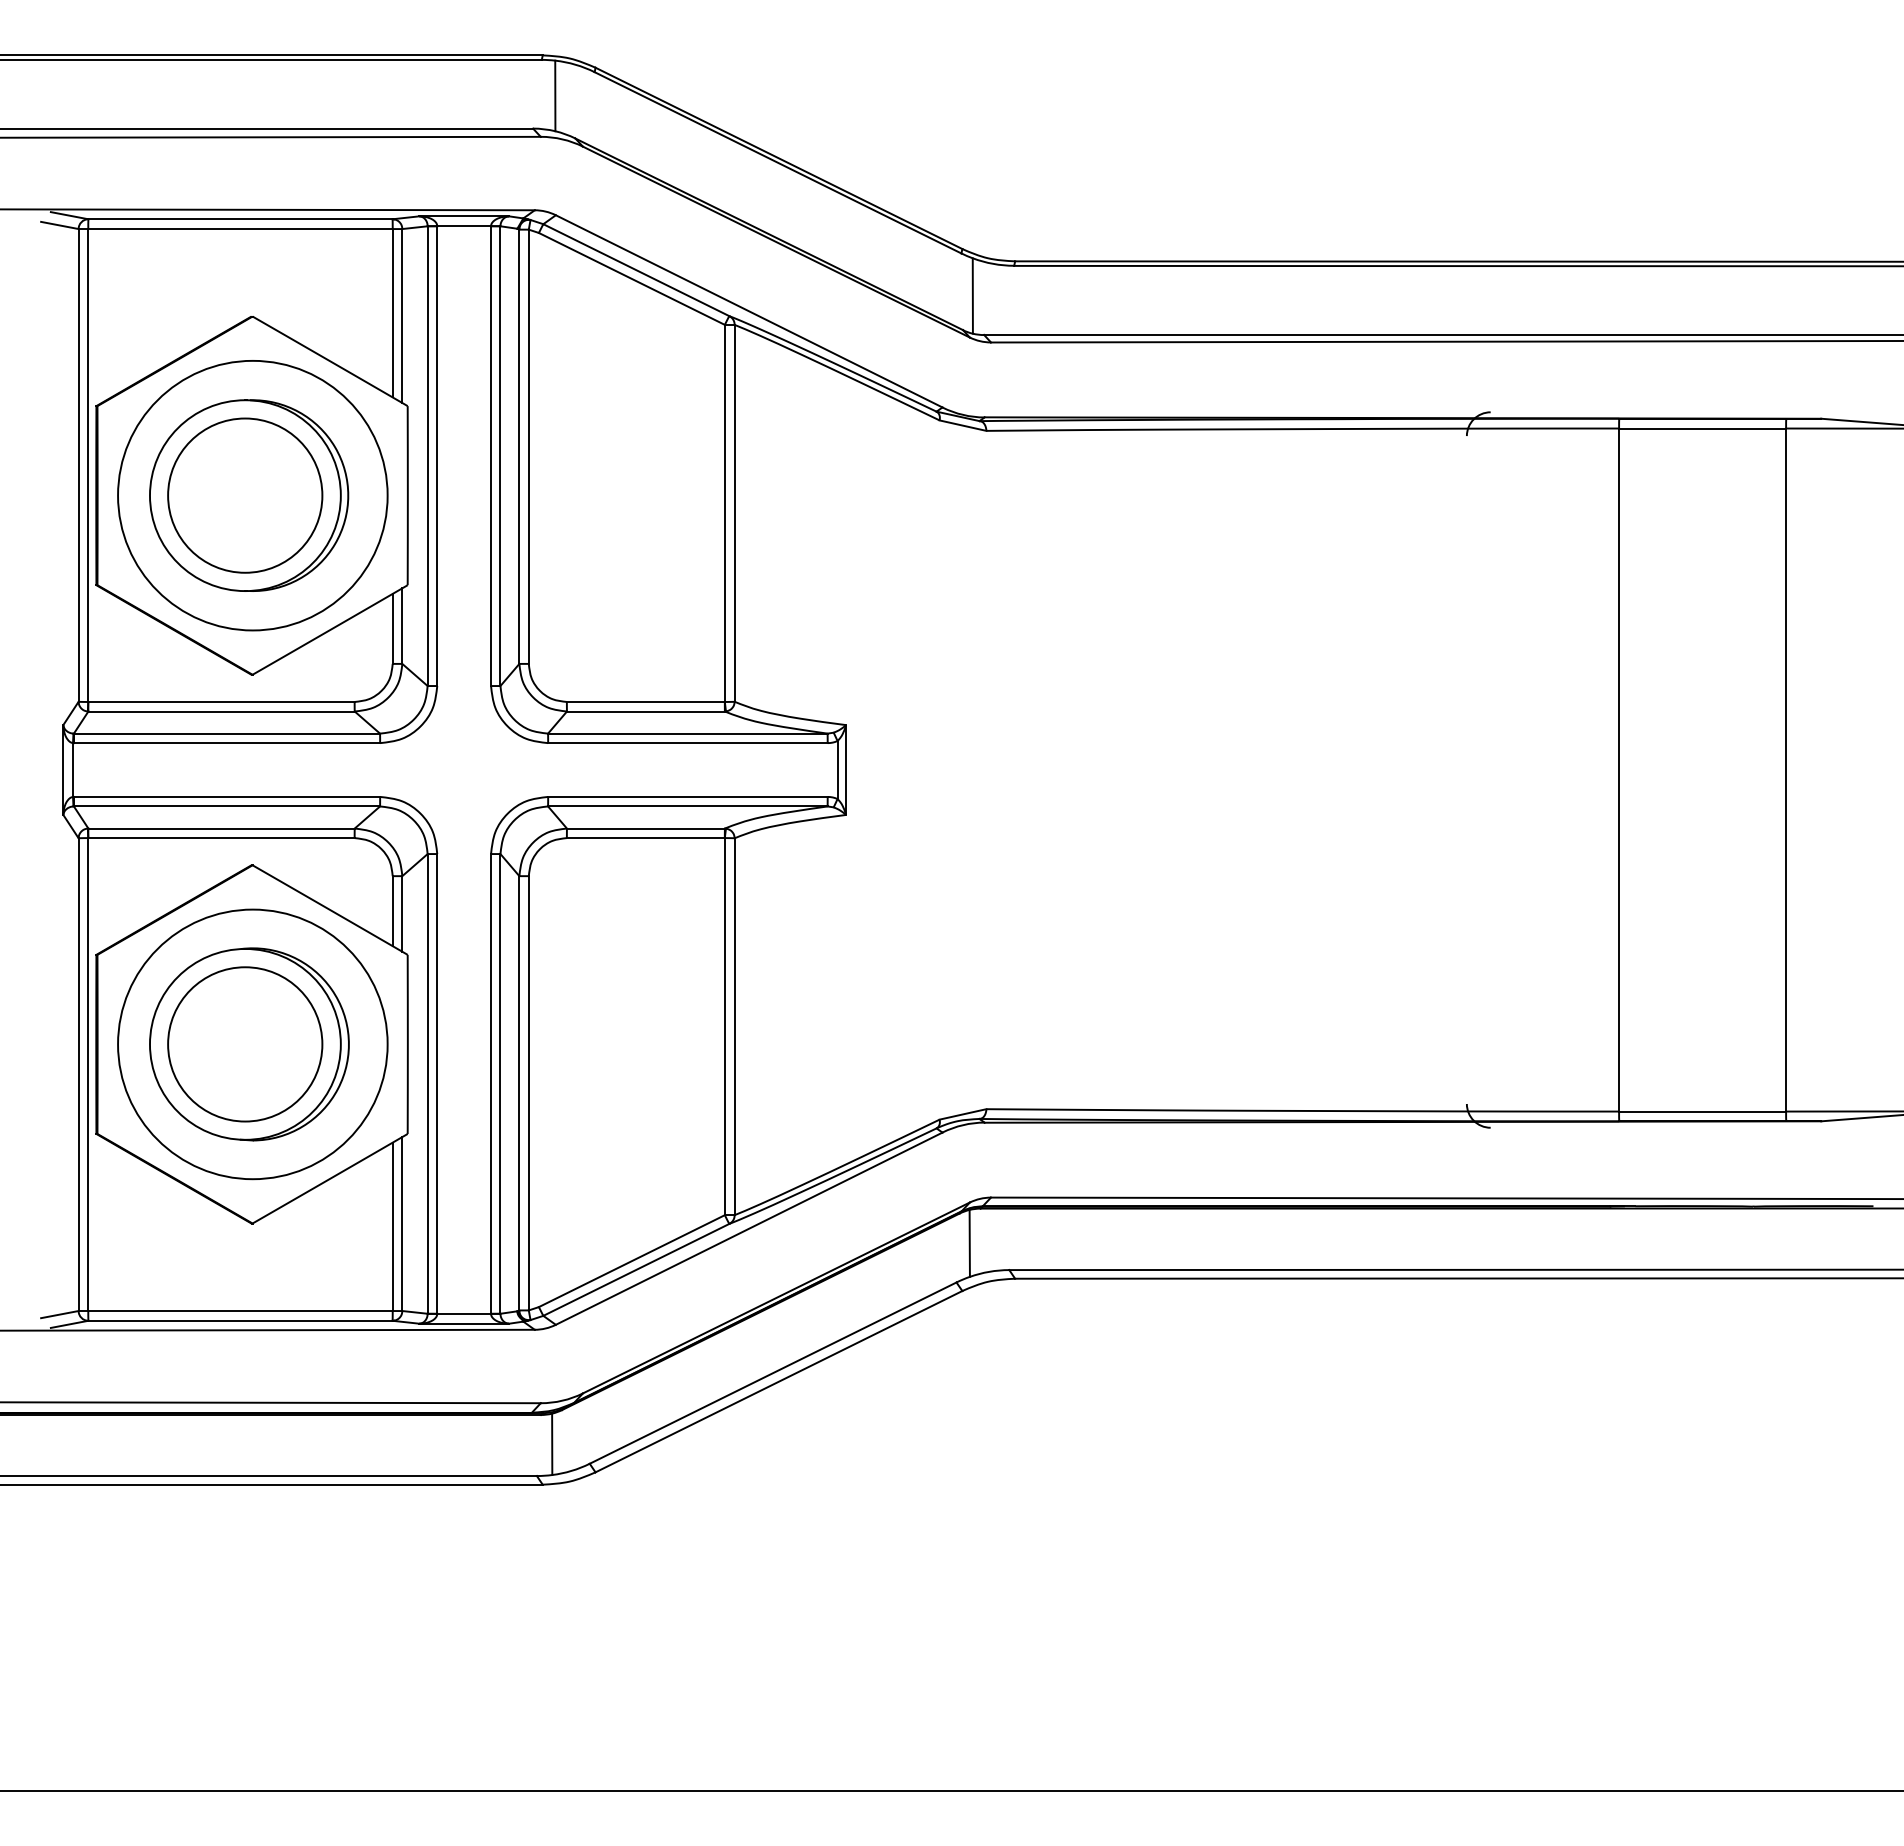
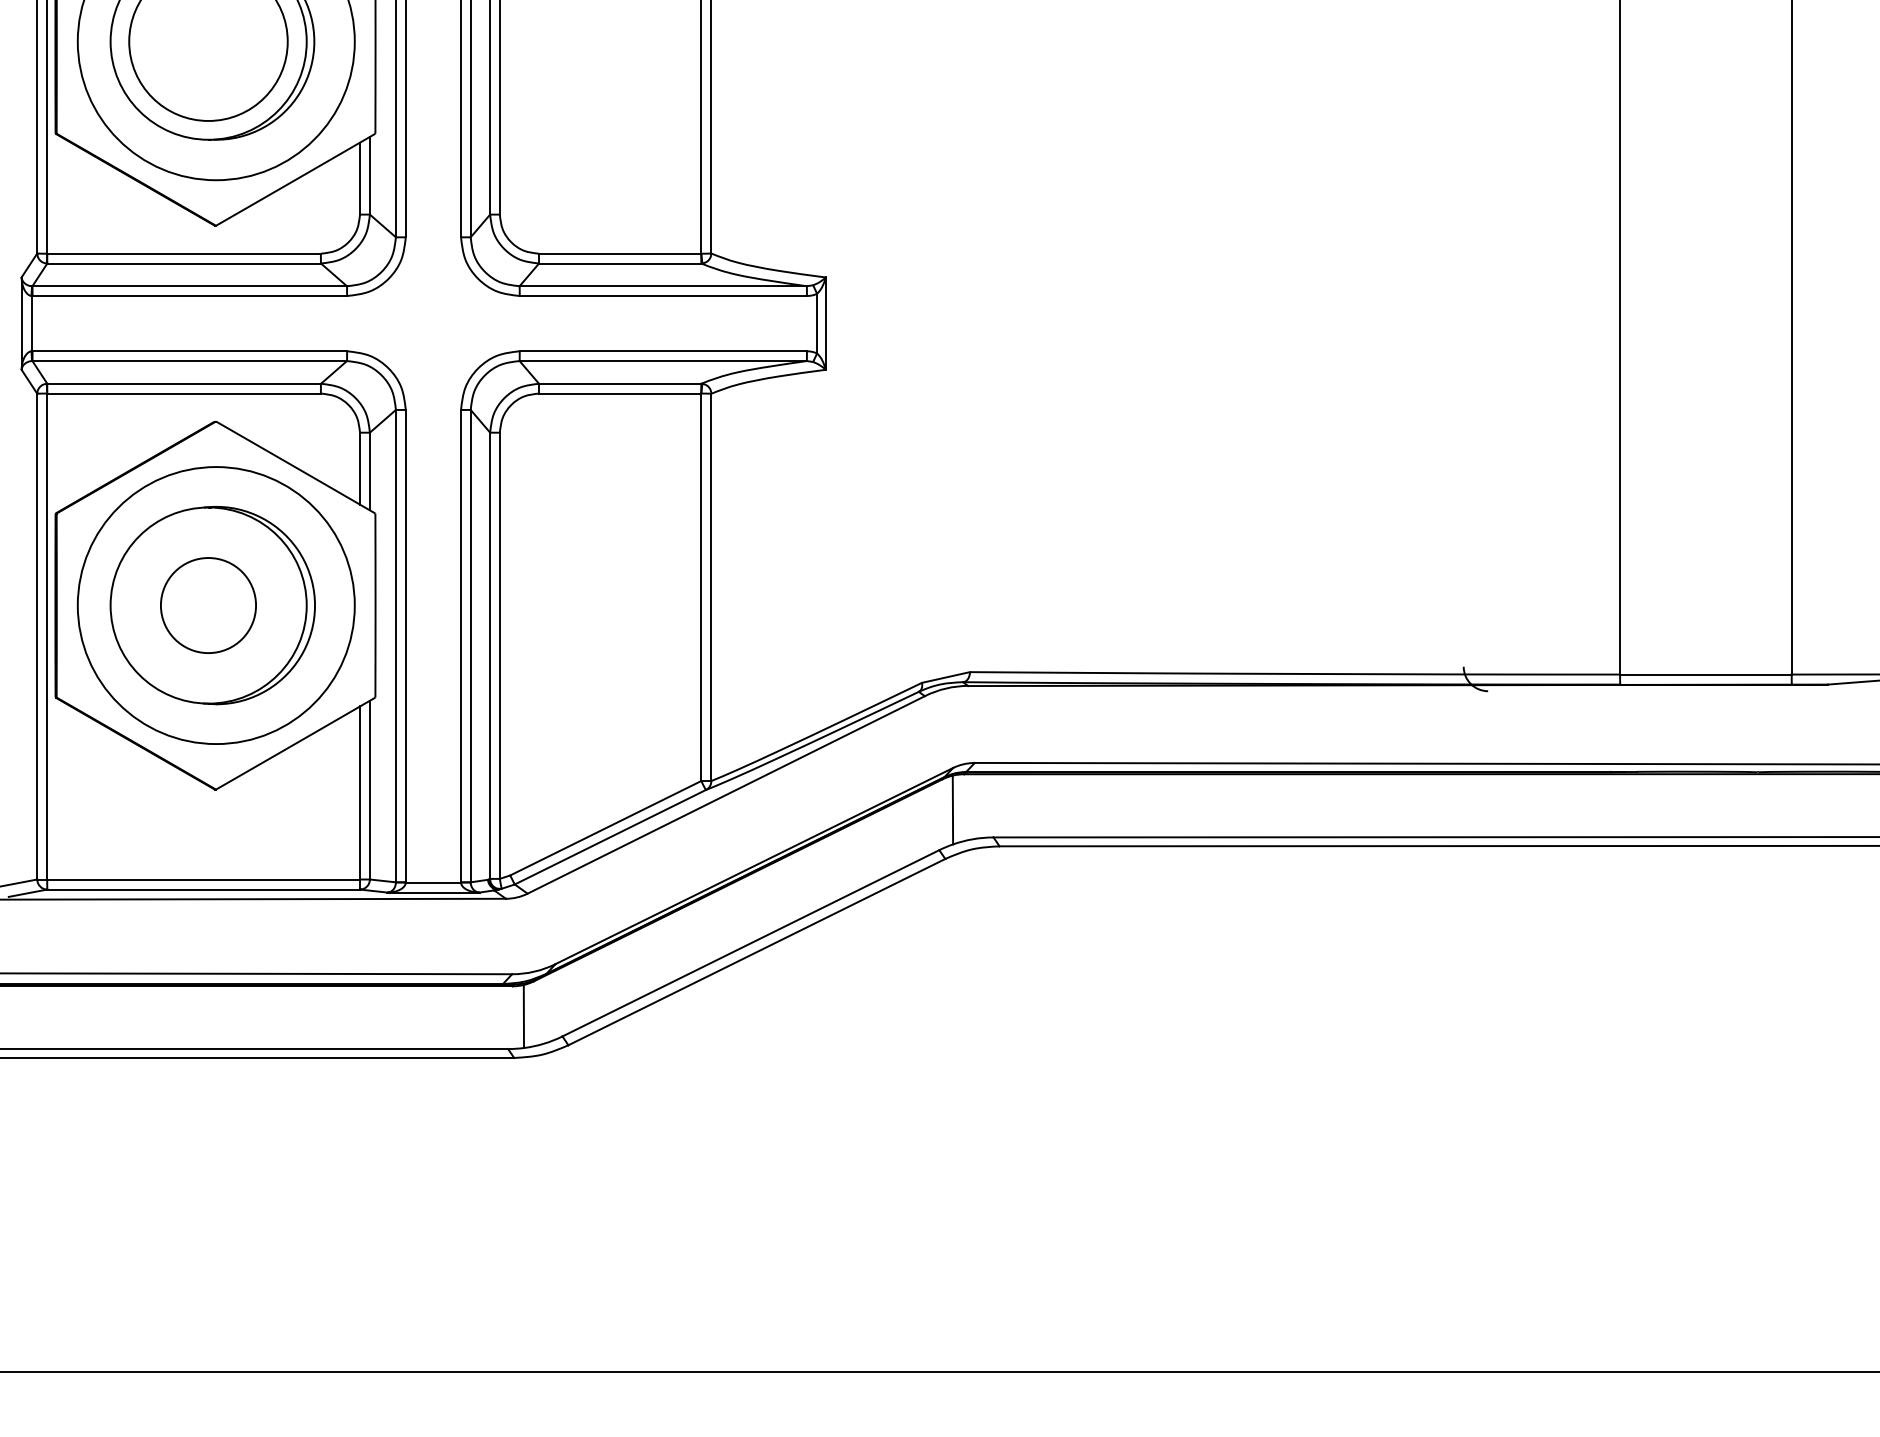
circle: (245, 1044) -> (208, 605), size x0.6

